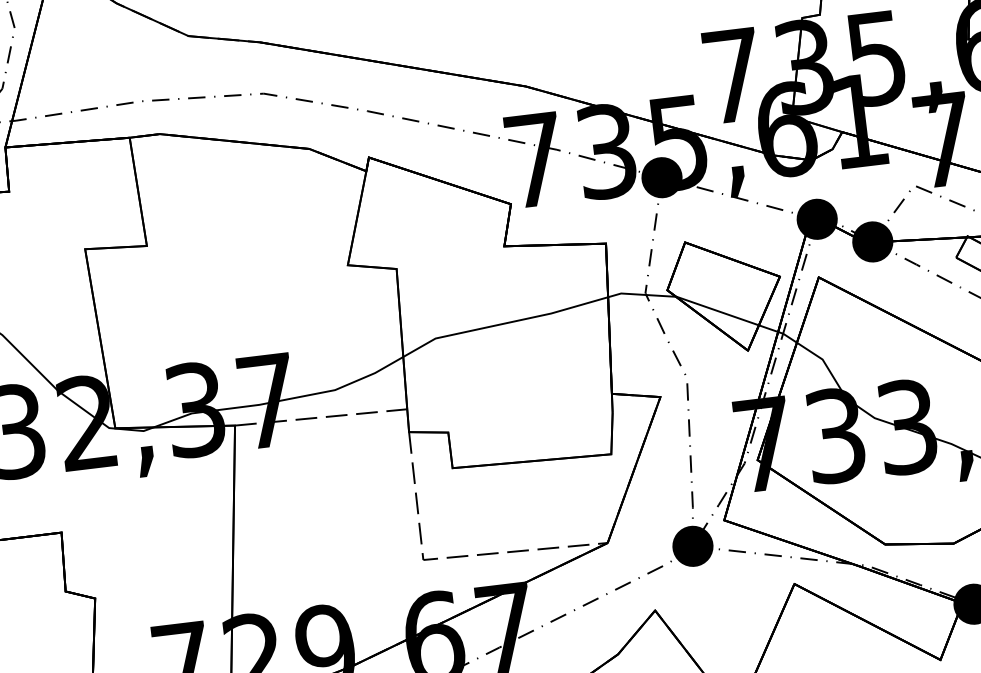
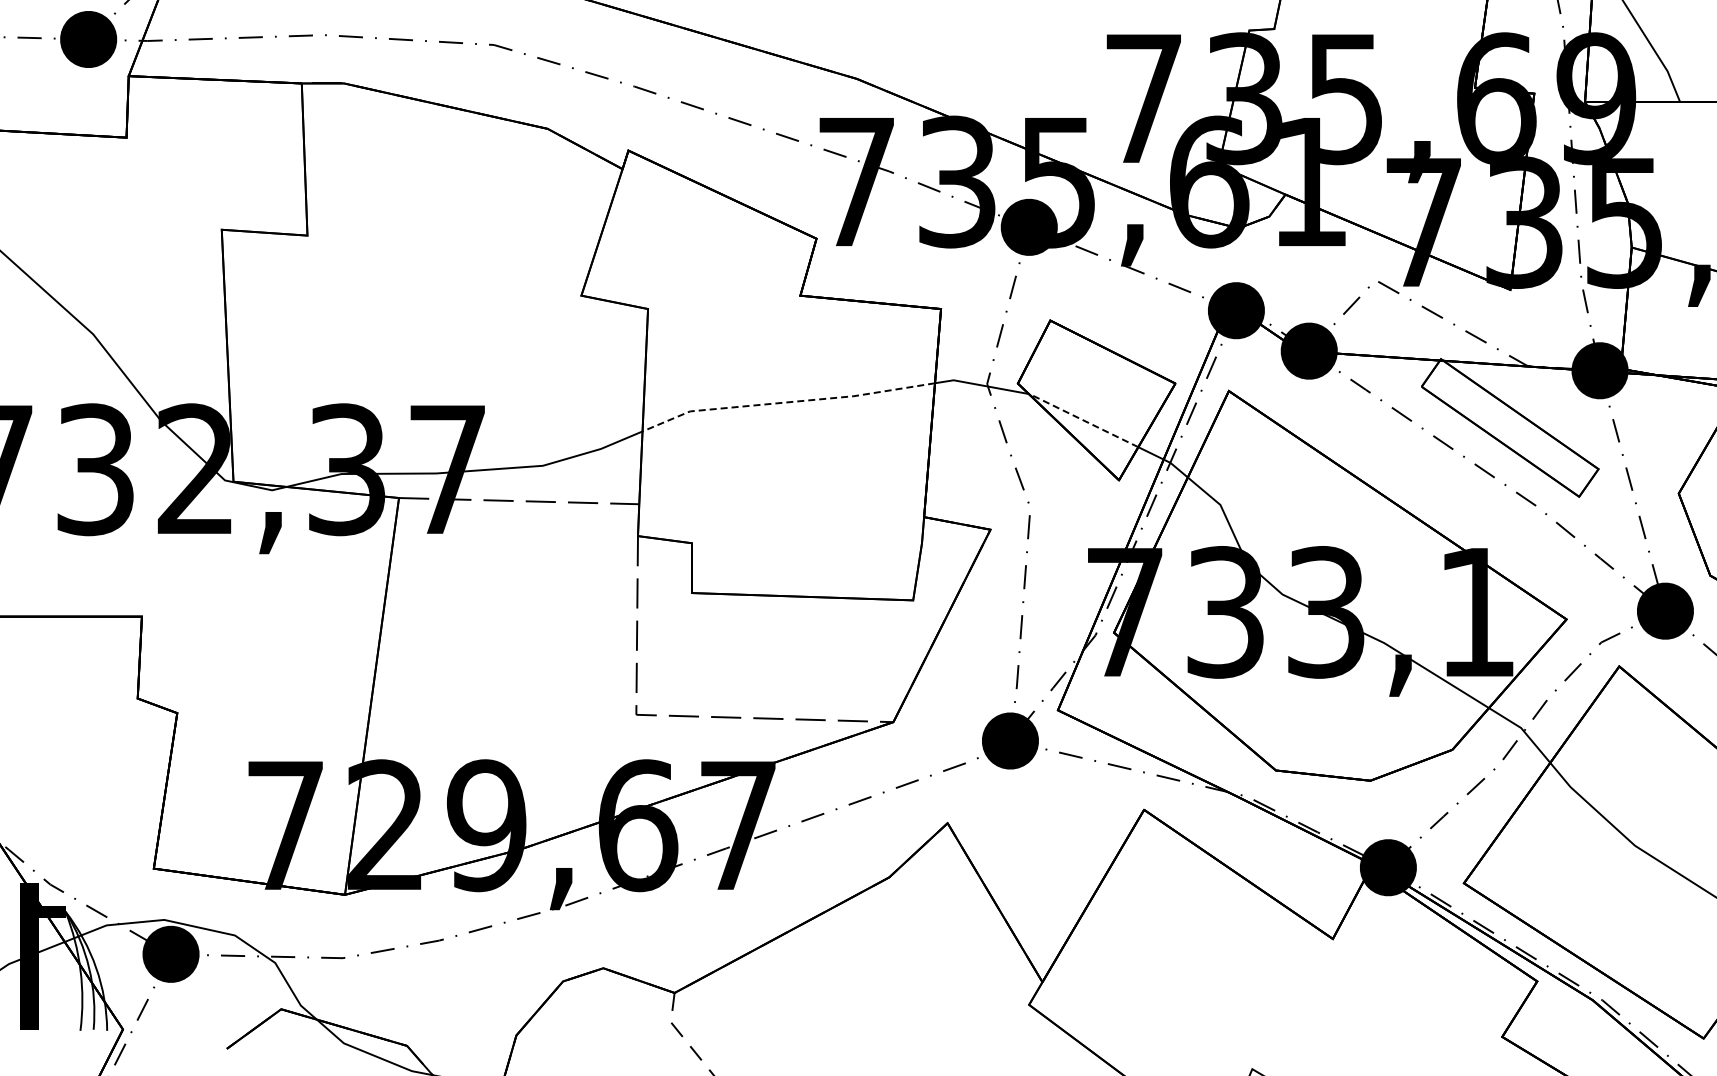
line: (716, 311) -> (1082, 420), solid -> dashed
line: (504, 323) -> (787, 402), solid -> dashed

